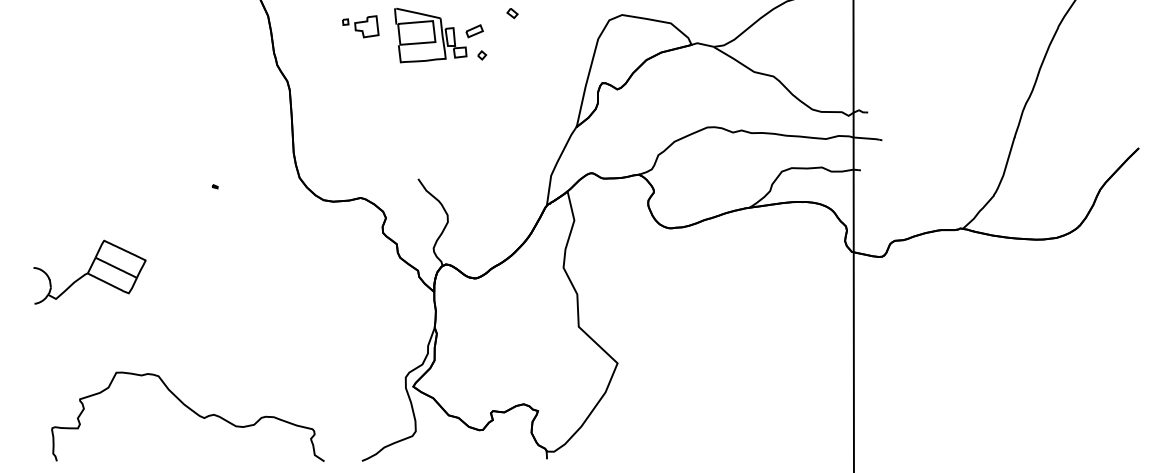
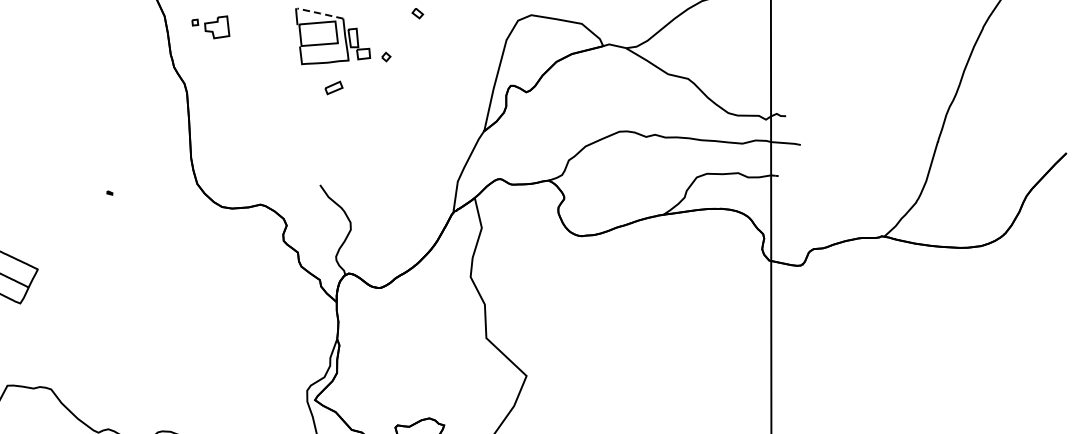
line: (418, 13) -> (320, 13), solid -> dashed
part: (360, 26) -> (210, 27), moved
part: (474, 31) -> (333, 88), moved

